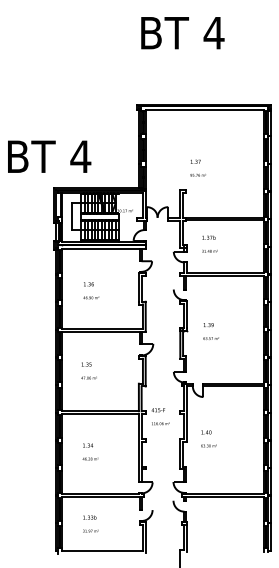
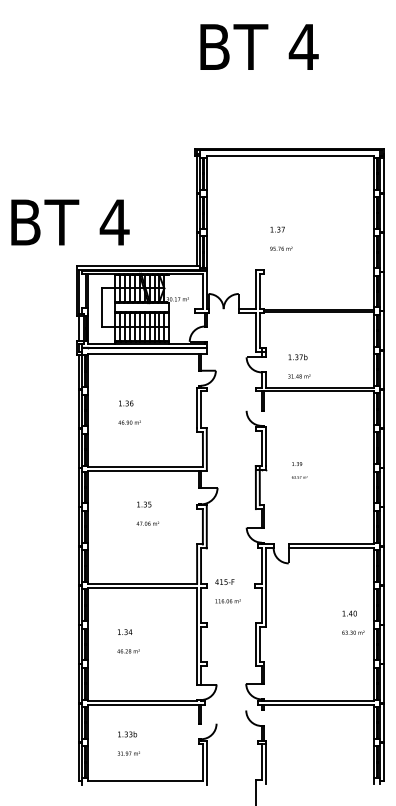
part: (209, 243) -> (298, 365), moved
part: (210, 331) -> (298, 470), size x0.7
part: (88, 370) -> (146, 512), moved
part: (208, 438) -> (352, 622), moved

